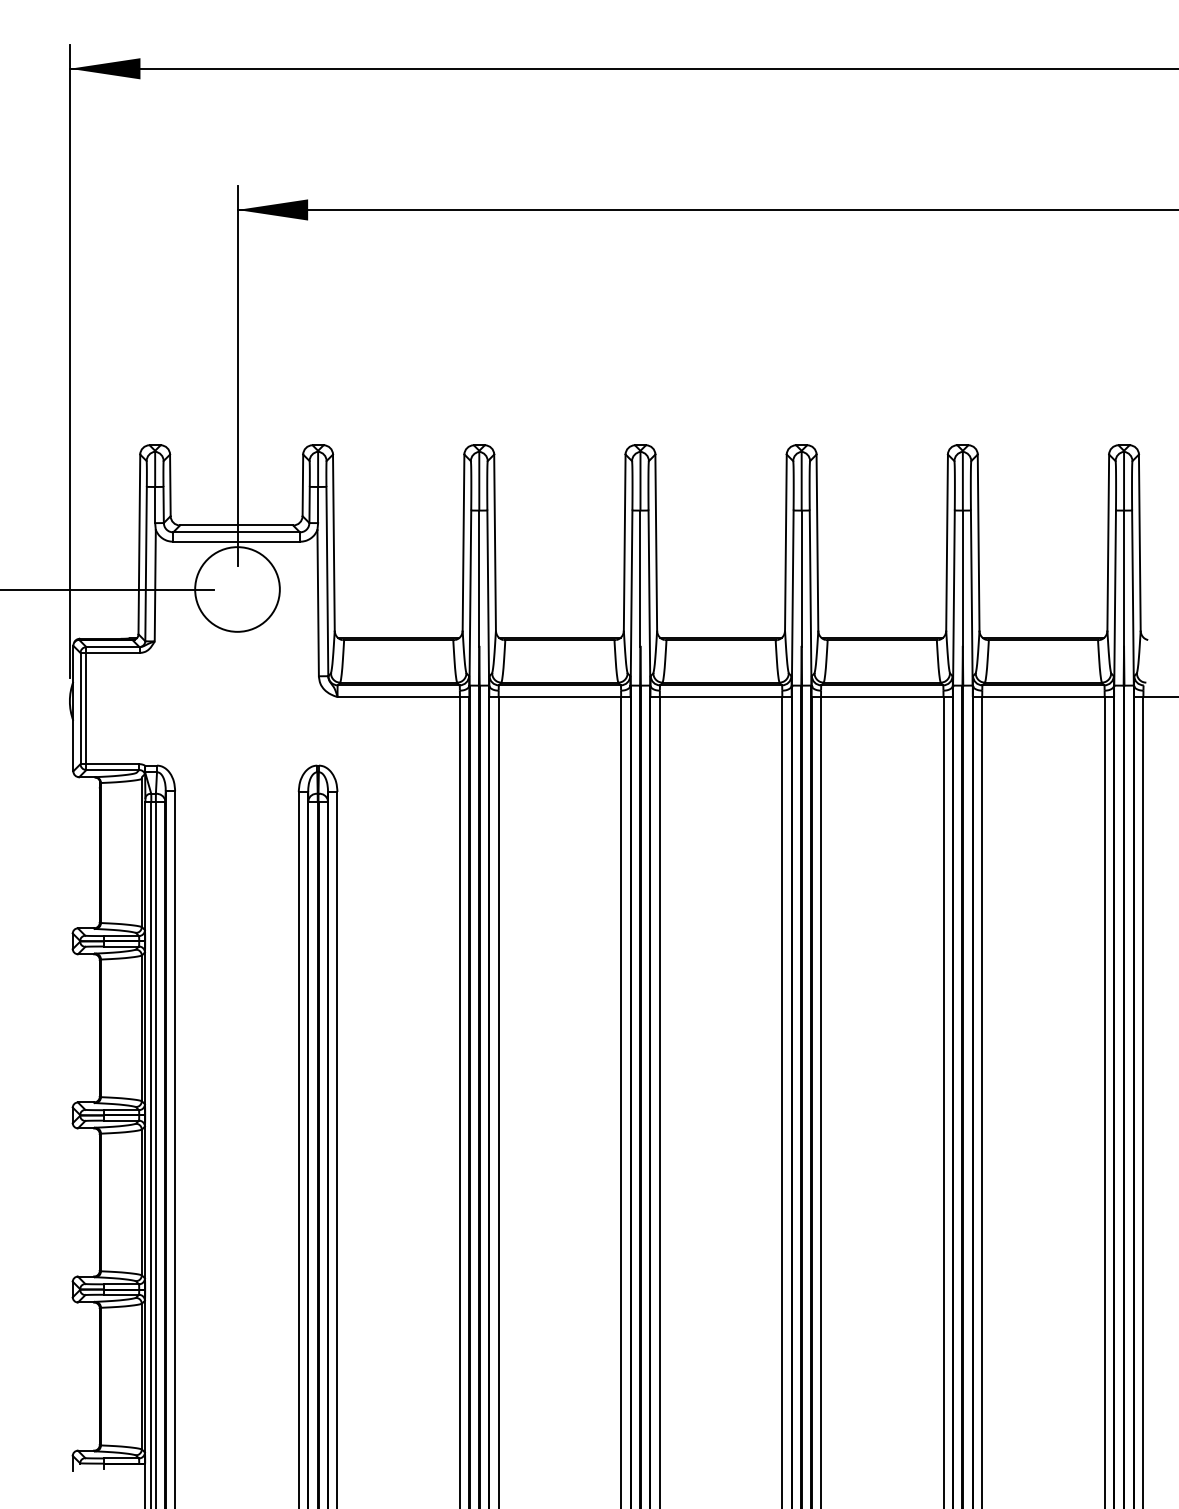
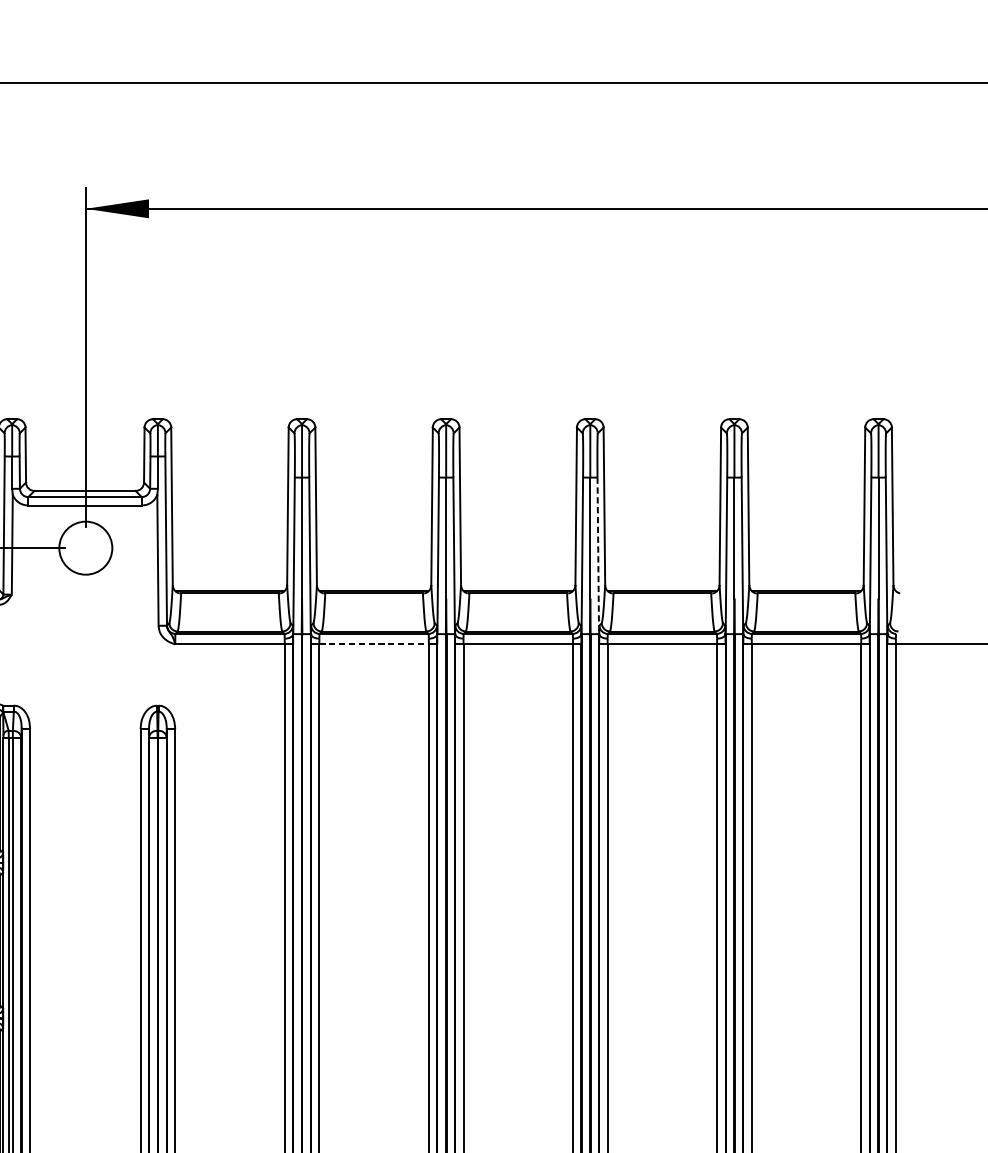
circle: (237, 589) -> (85, 548), size x0.7
line: (810, 598) -> (598, 556), solid -> dashed
line: (560, 697) -> (374, 644), solid -> dashed

